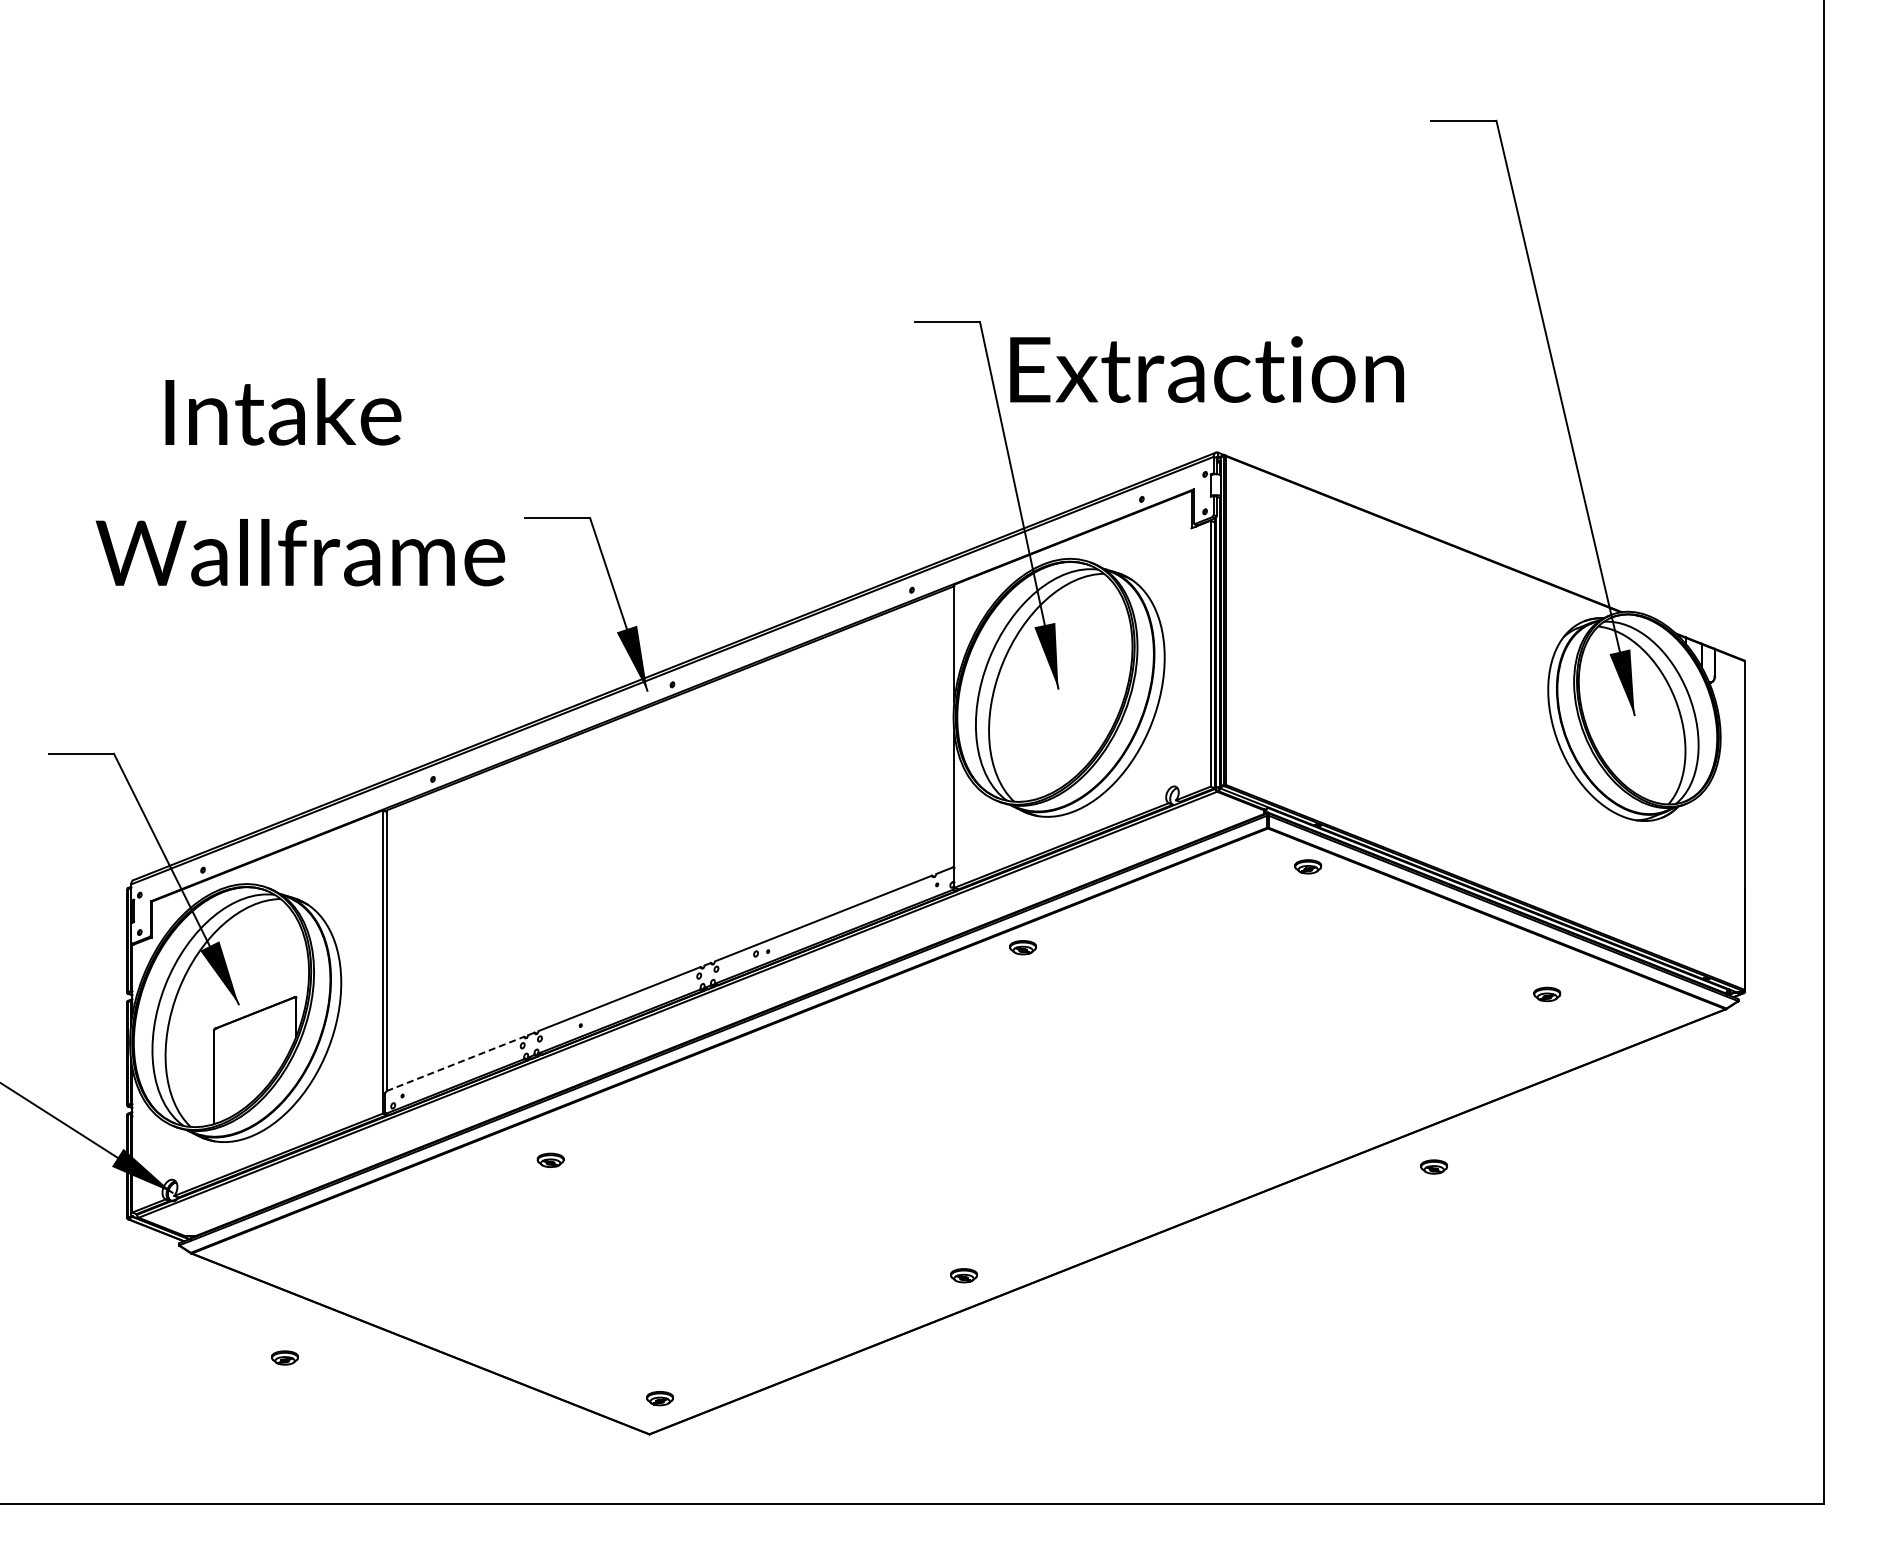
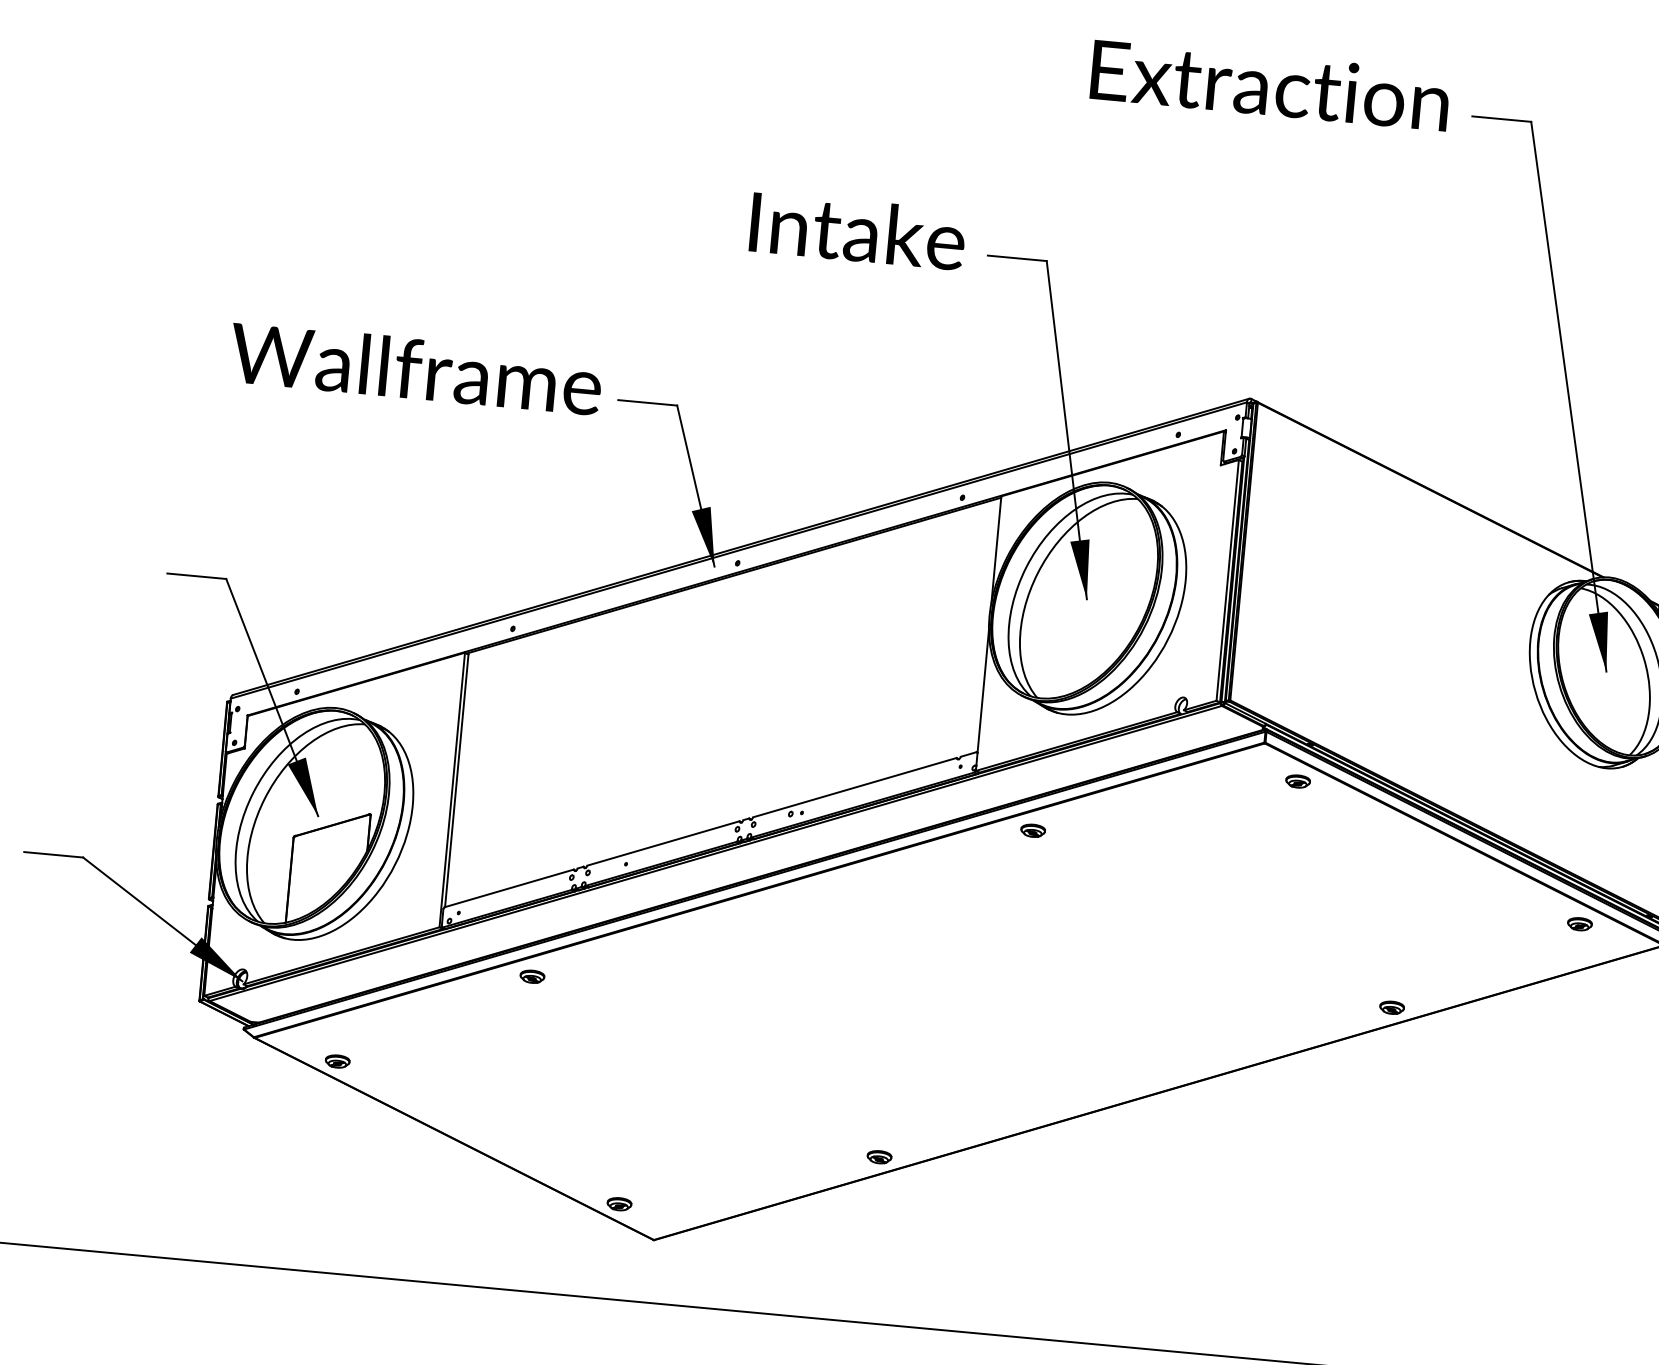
text: (1207, 369) -> (1270, 85), moved
text: (283, 411) -> (858, 230), moved
text: (300, 552) -> (416, 368), moved
part: (1547, 994) -> (1580, 924), moved
line: (455, 1063) -> (509, 888), dashed -> solid
part: (550, 1159) -> (532, 975), moved
part: (1433, 1166) -> (1391, 1007), moved
part: (963, 1275) -> (879, 1157), moved
part: (284, 1357) -> (337, 1061), moved
part: (659, 1398) -> (618, 1204), moved

